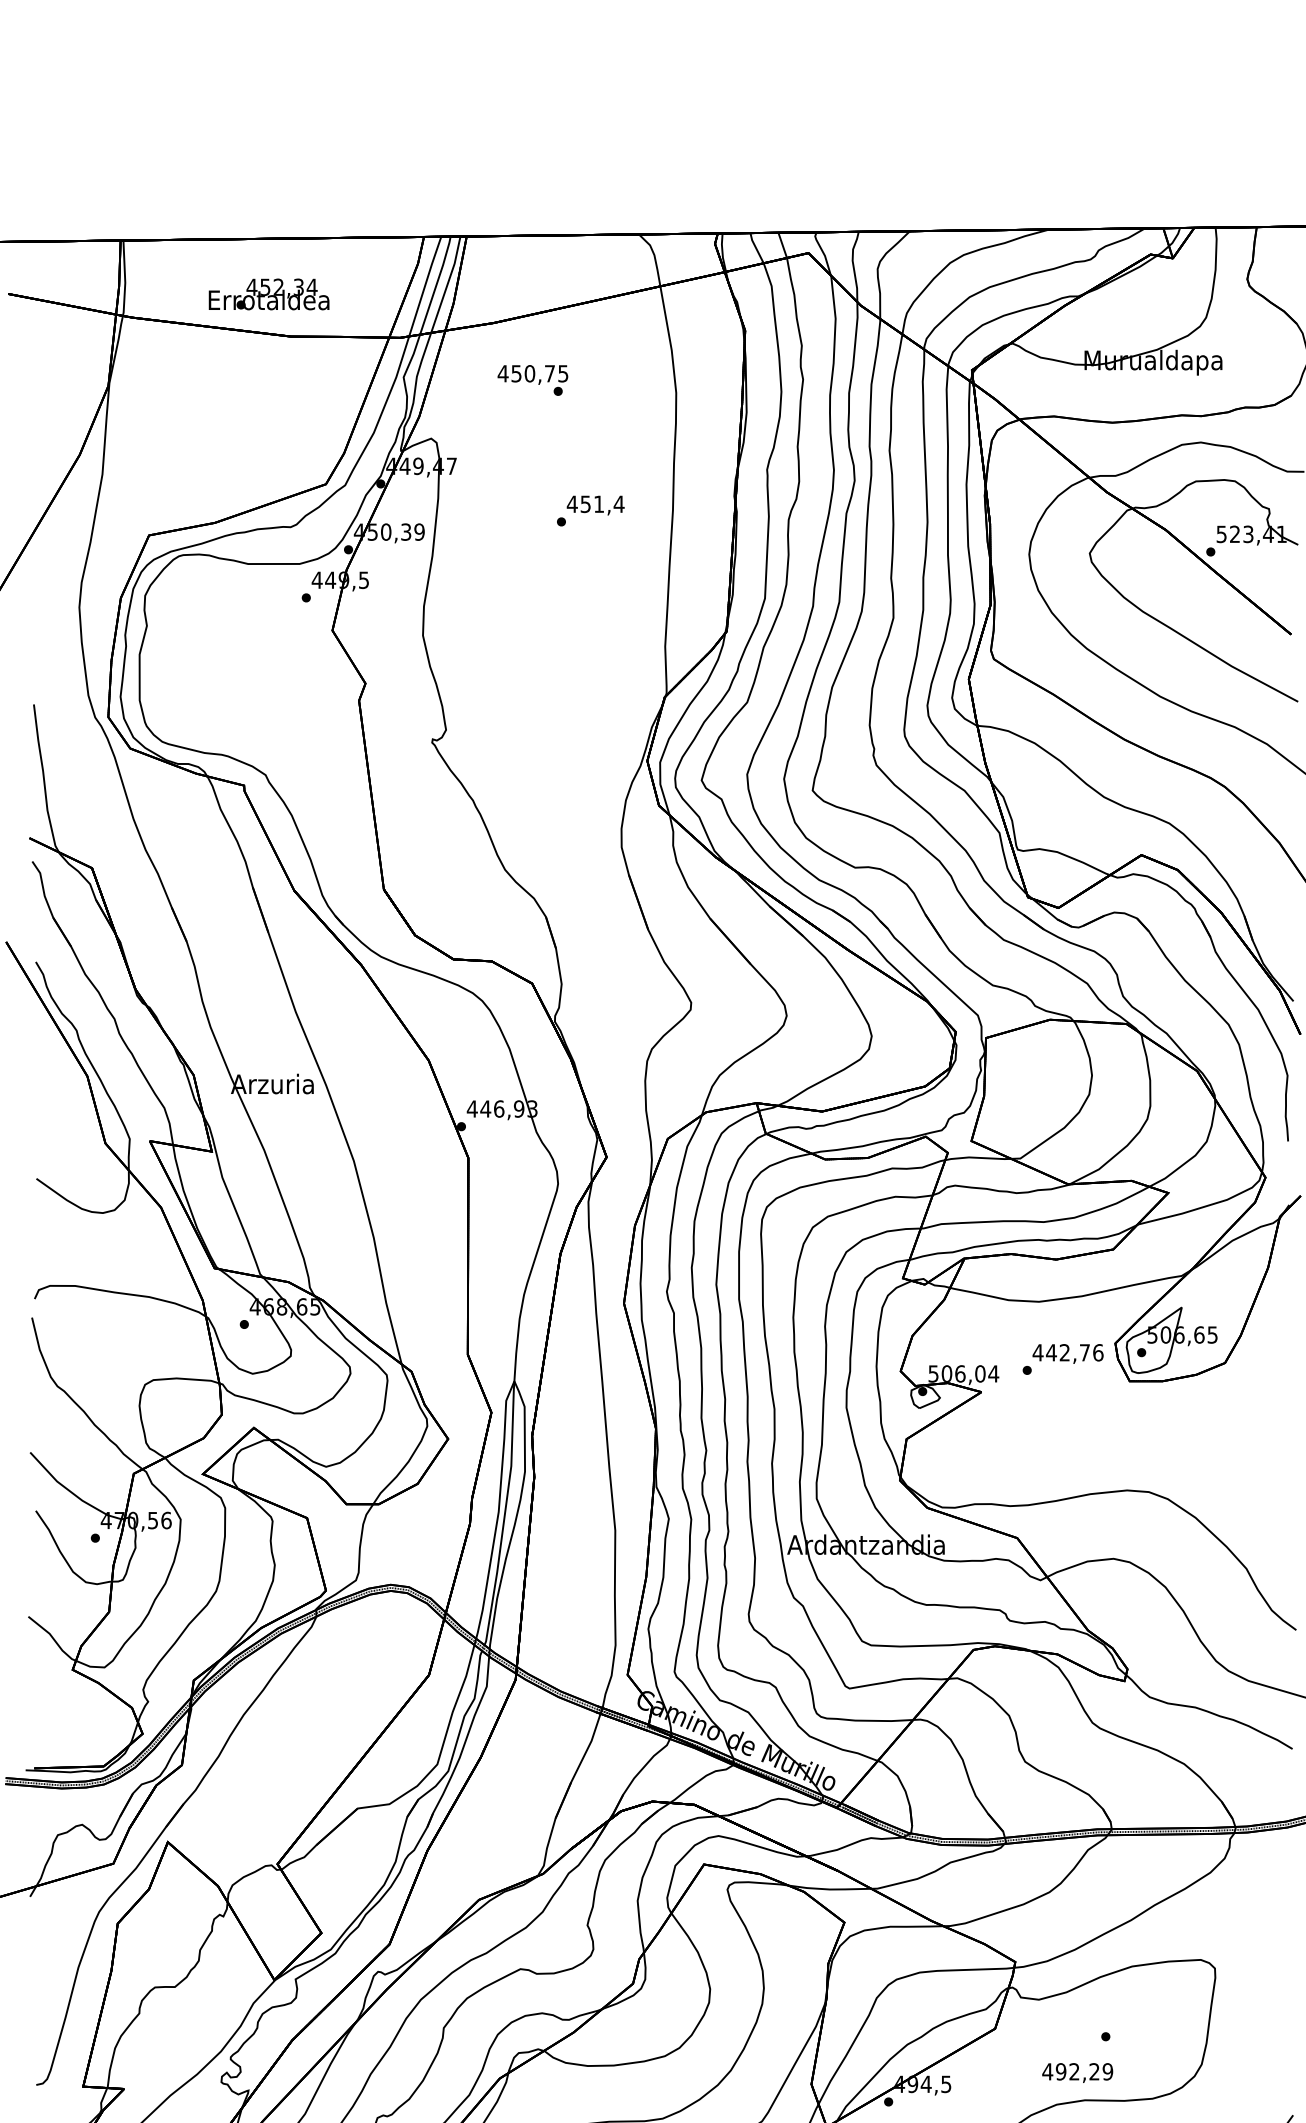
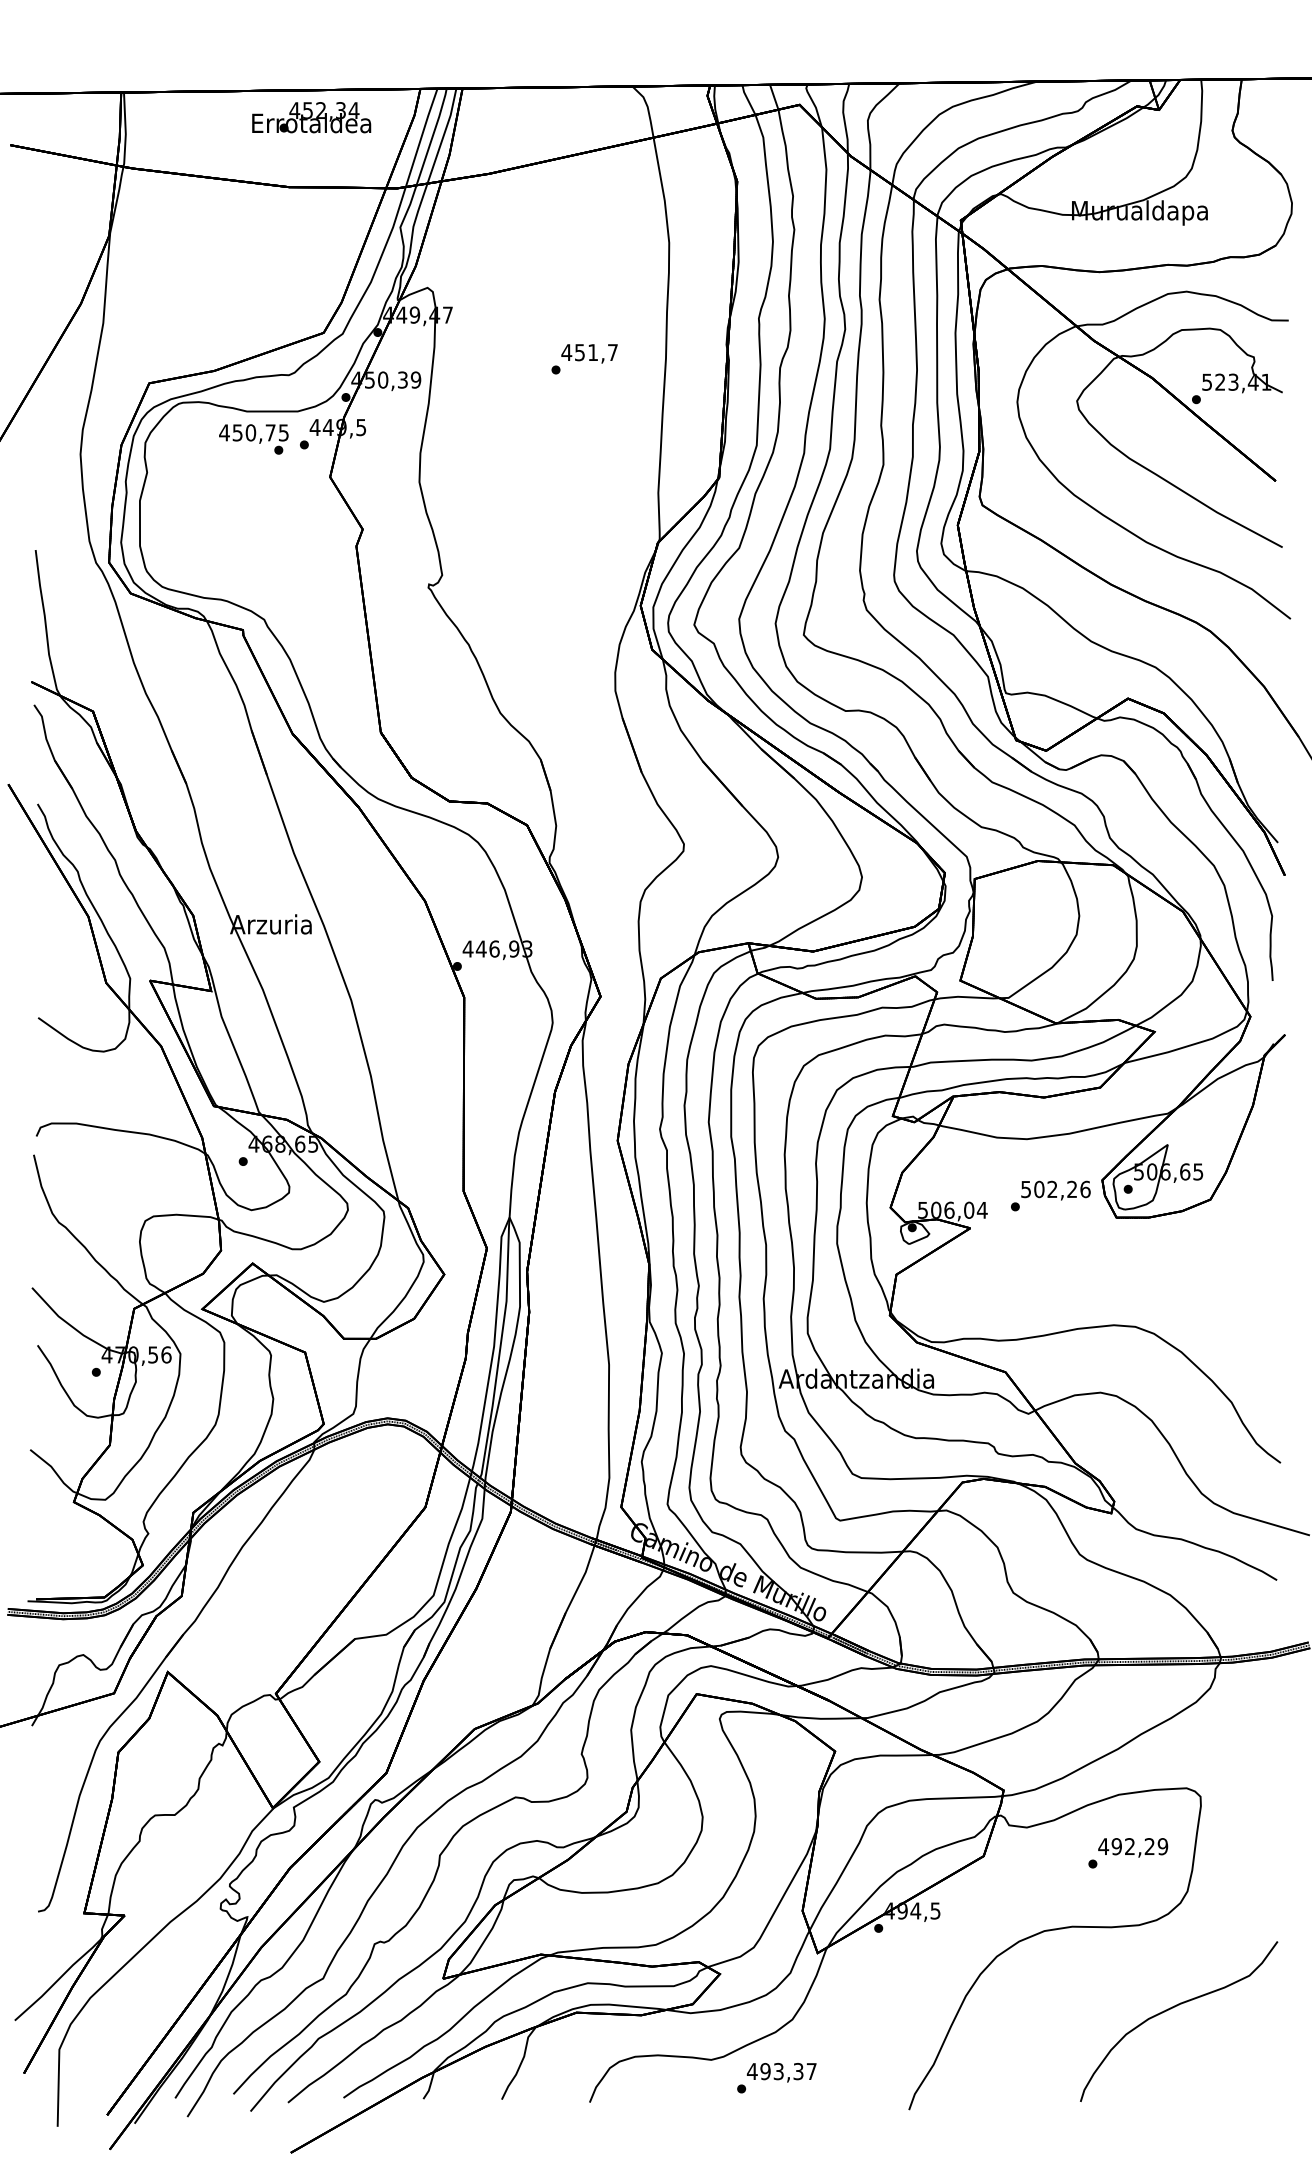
text: (268, 294) -> (311, 117), moved
text: (532, 380) -> (253, 439), moved
text: (618, 504) -> (612, 352), 451,4 -> 451,7
text: (1060, 1352) -> (1048, 1189), 442,76 -> 502,26
text: (1078, 2072) -> (1133, 1847), moved

